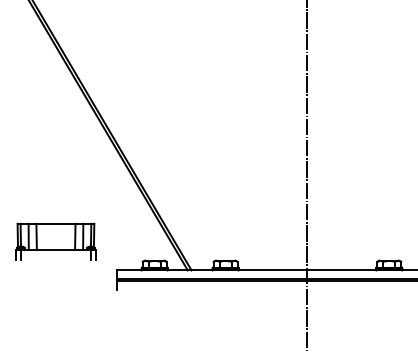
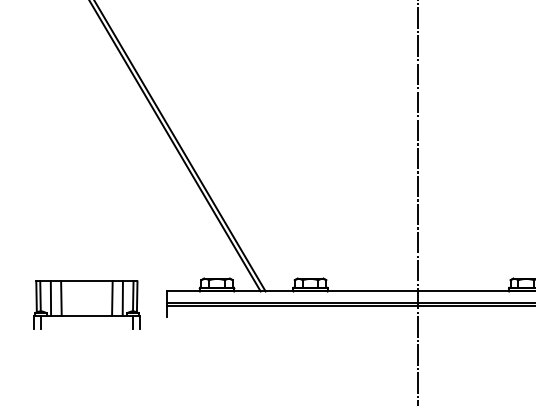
part: (55, 241) -> (86, 304), moved

